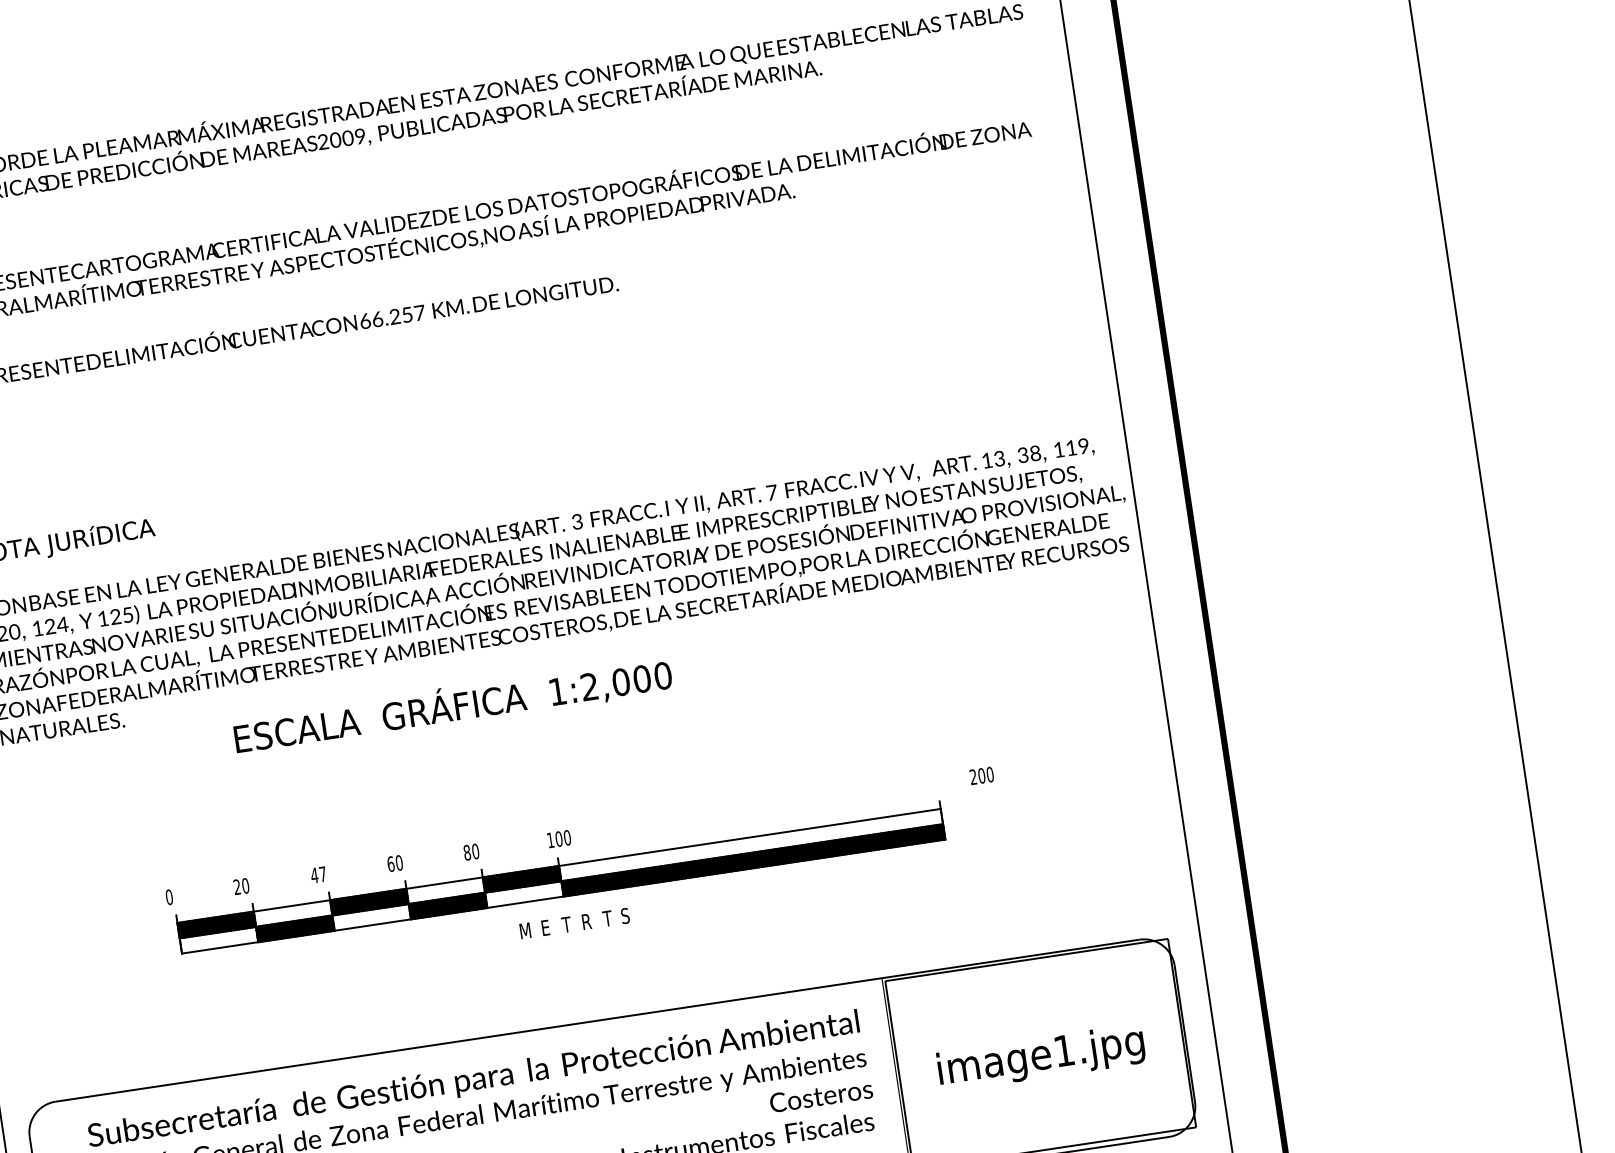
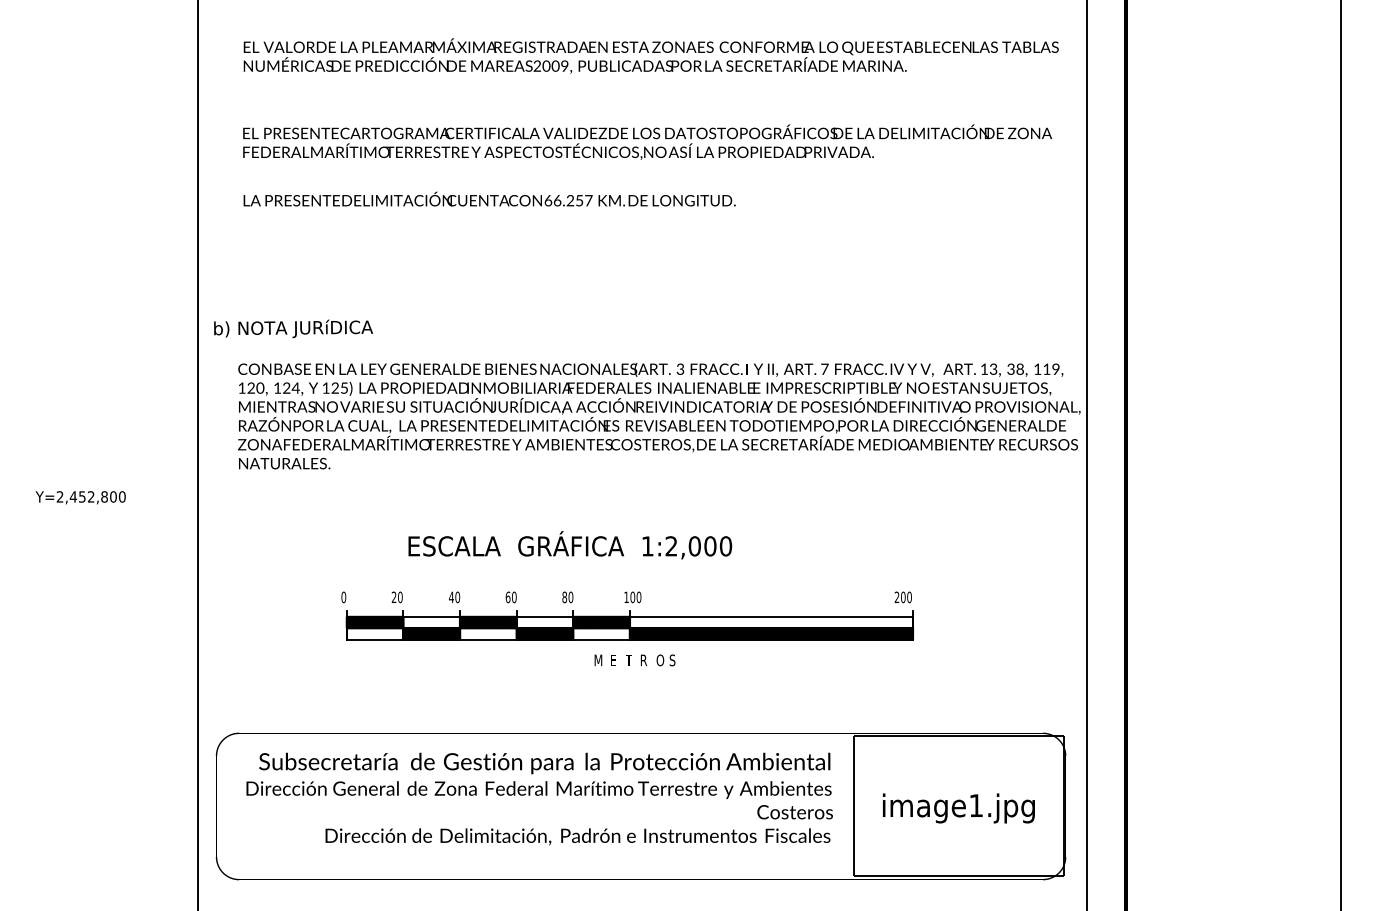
text: (453, 706) -> (570, 545), moved
text: (980, 776) -> (902, 597), moved
text: (322, 874) -> (457, 597), 47 -> 40
text: (609, 918) -> (660, 660), T -> O

